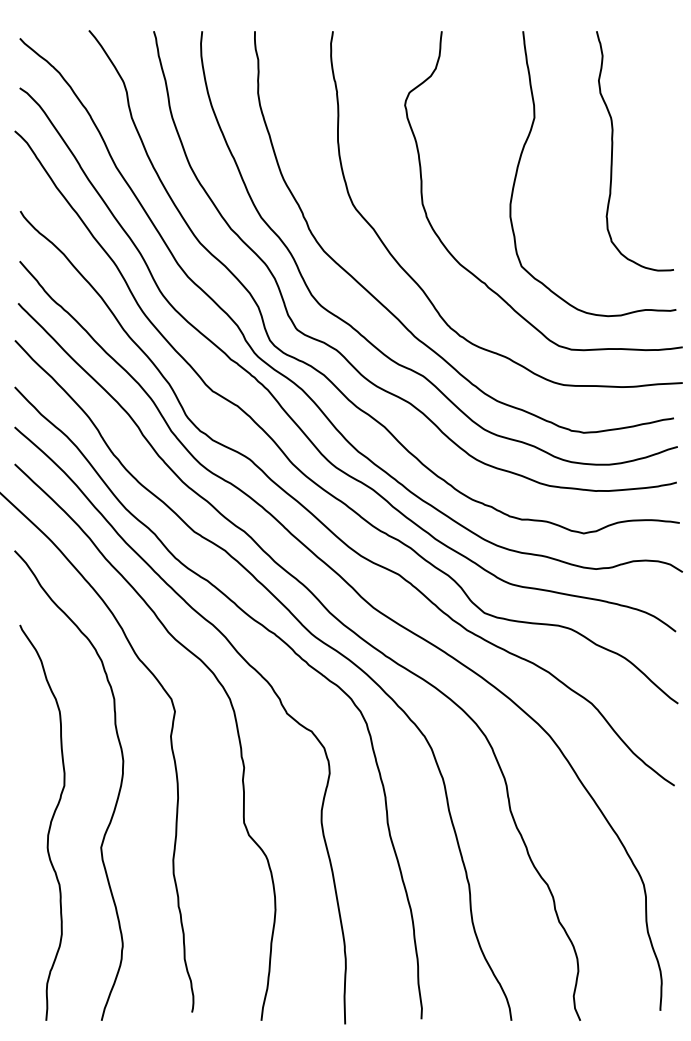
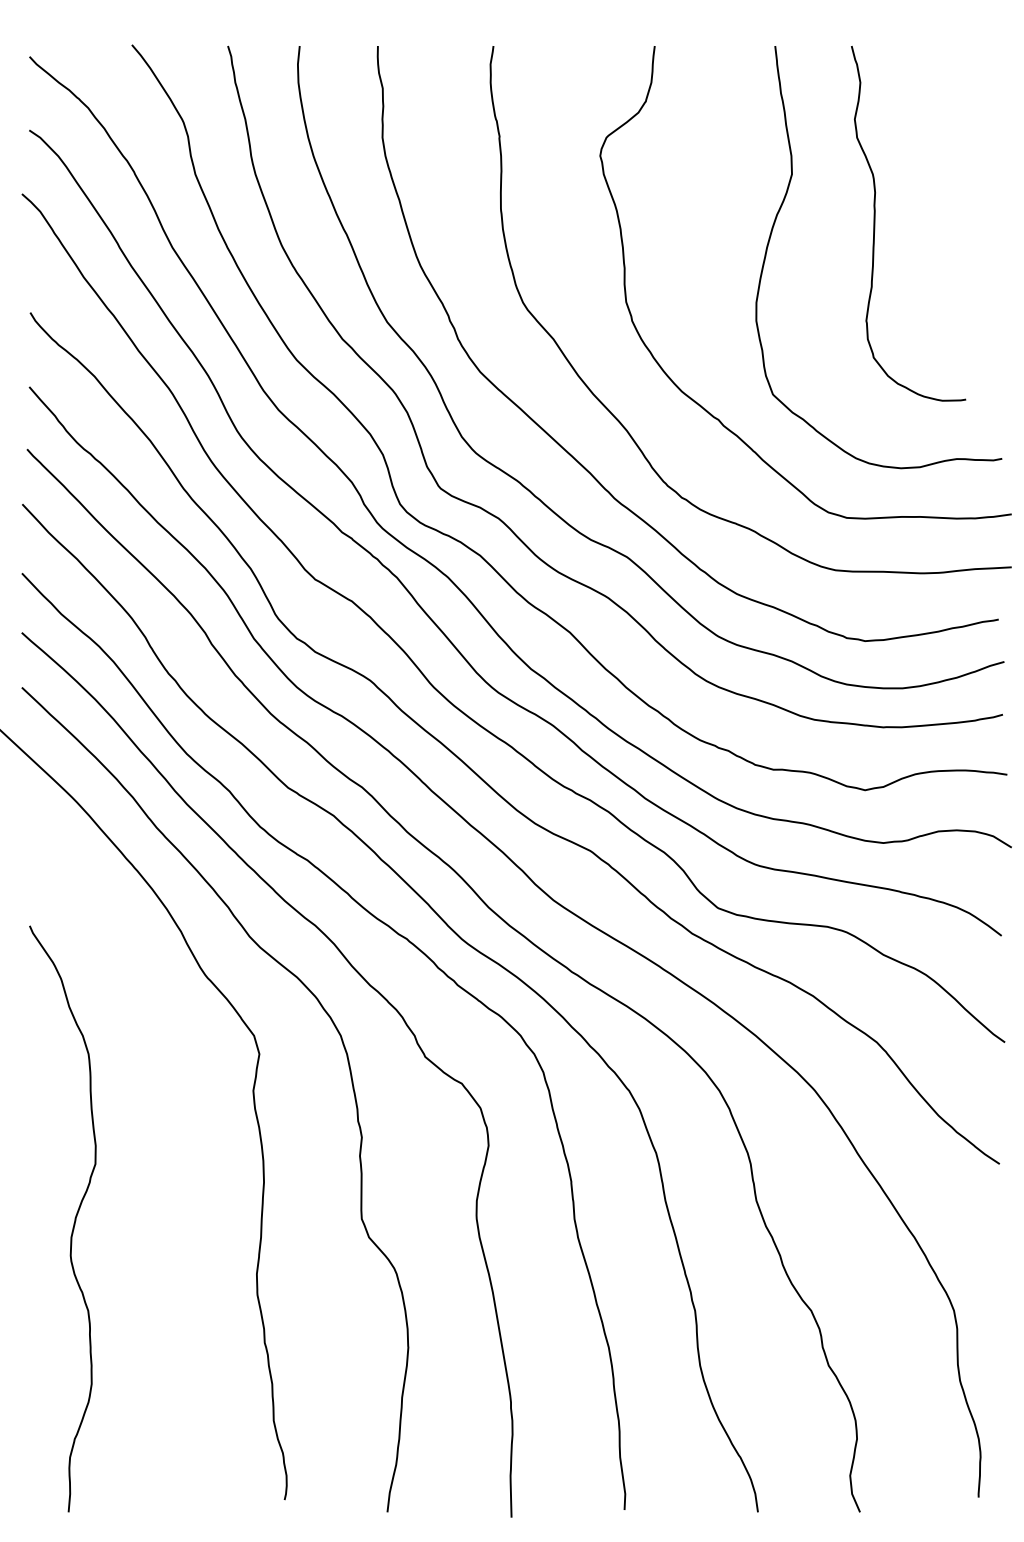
curve: (613, 148) -> (876, 219), moved
curve: (117, 795) -> (174, 1178), removed

